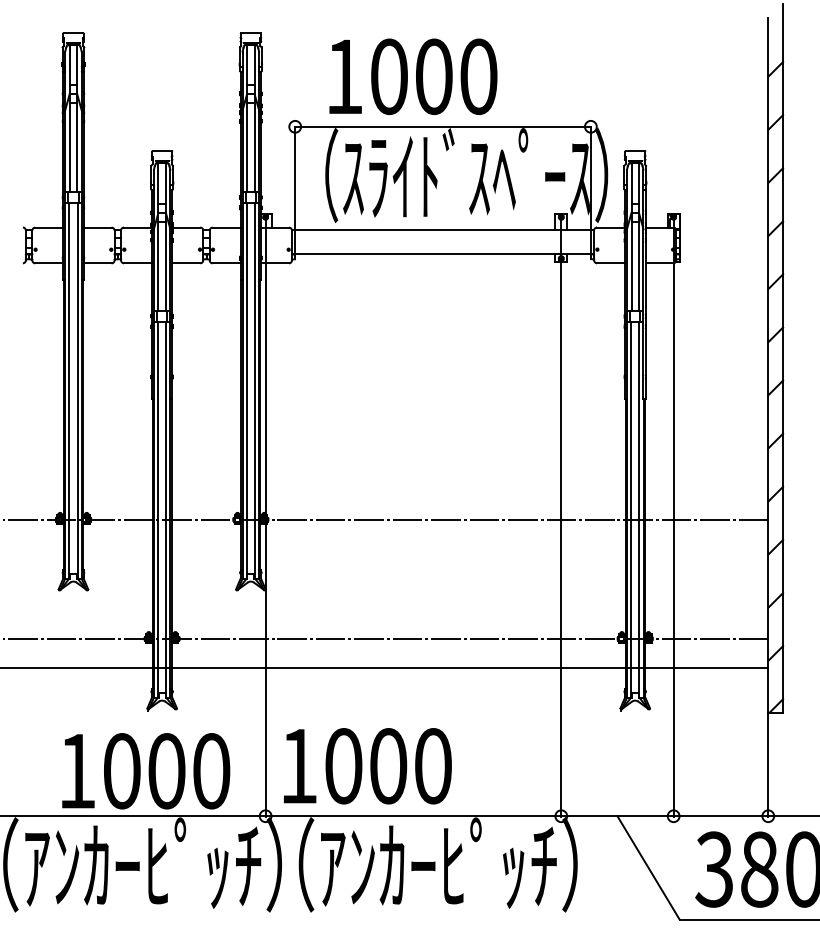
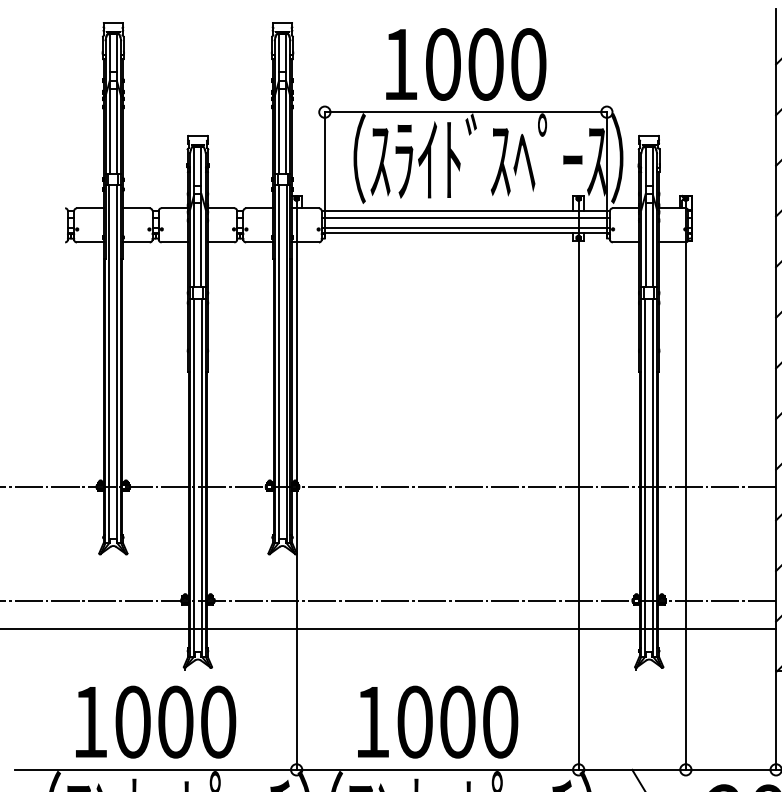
text: (413, 76) -> (466, 64), moved
line: (442, 237) -> (465, 217), added
line: (442, 247) -> (465, 227), added
text: (367, 766) -> (437, 722), moved
text: (146, 771) -> (156, 722), moved

